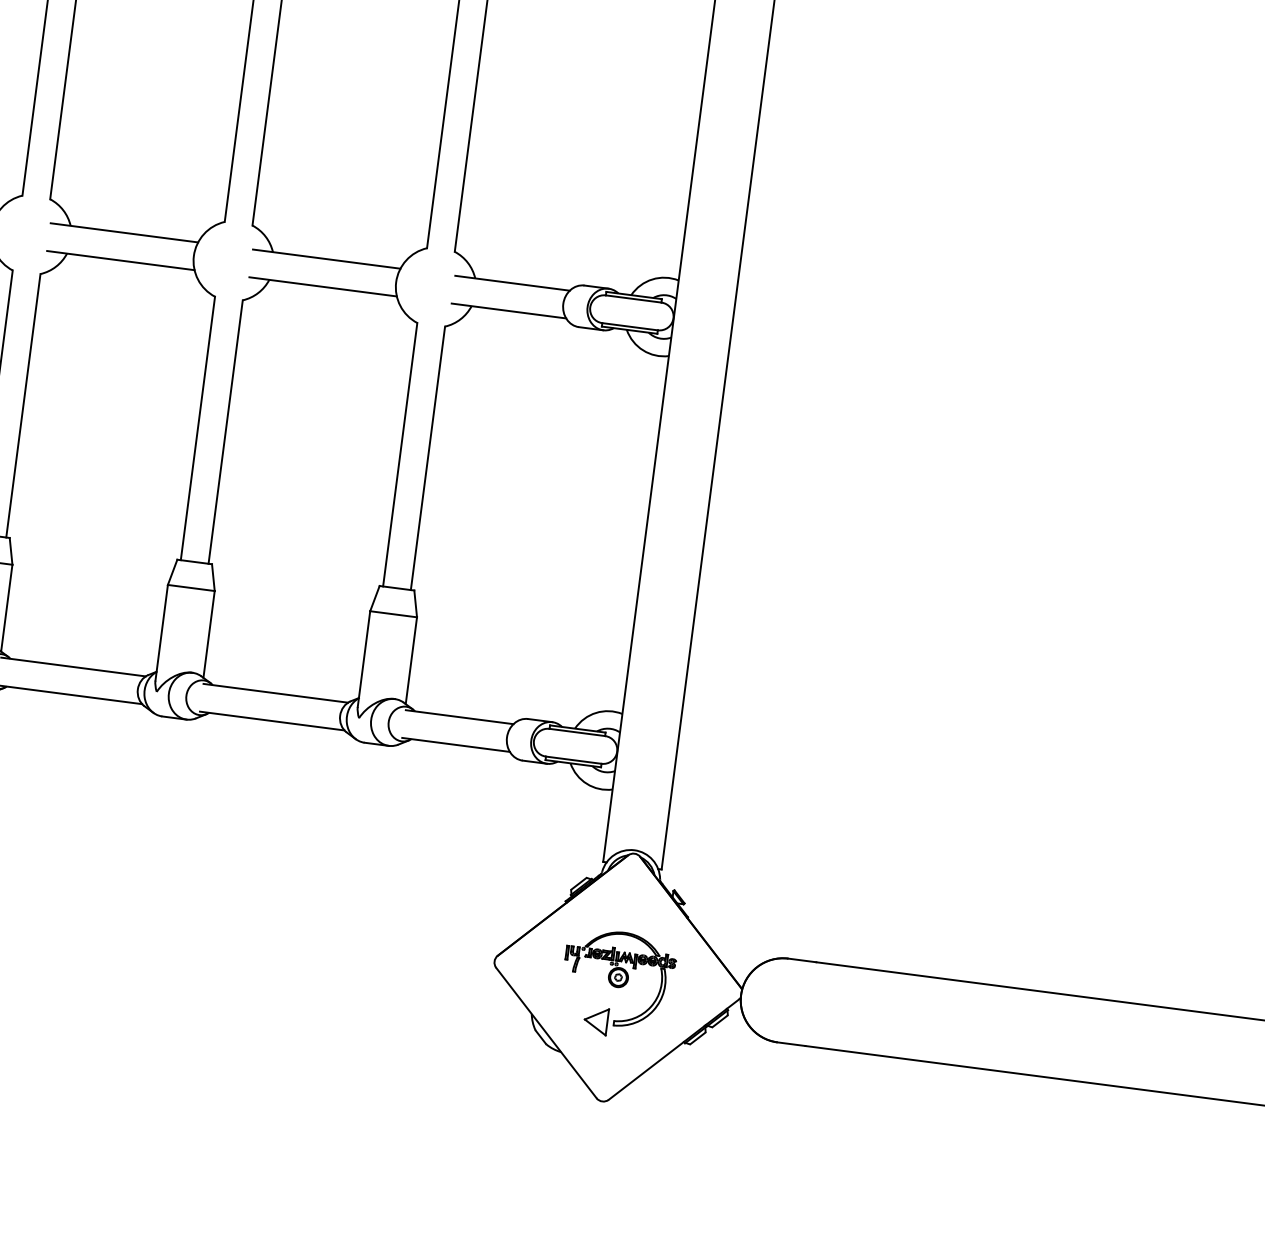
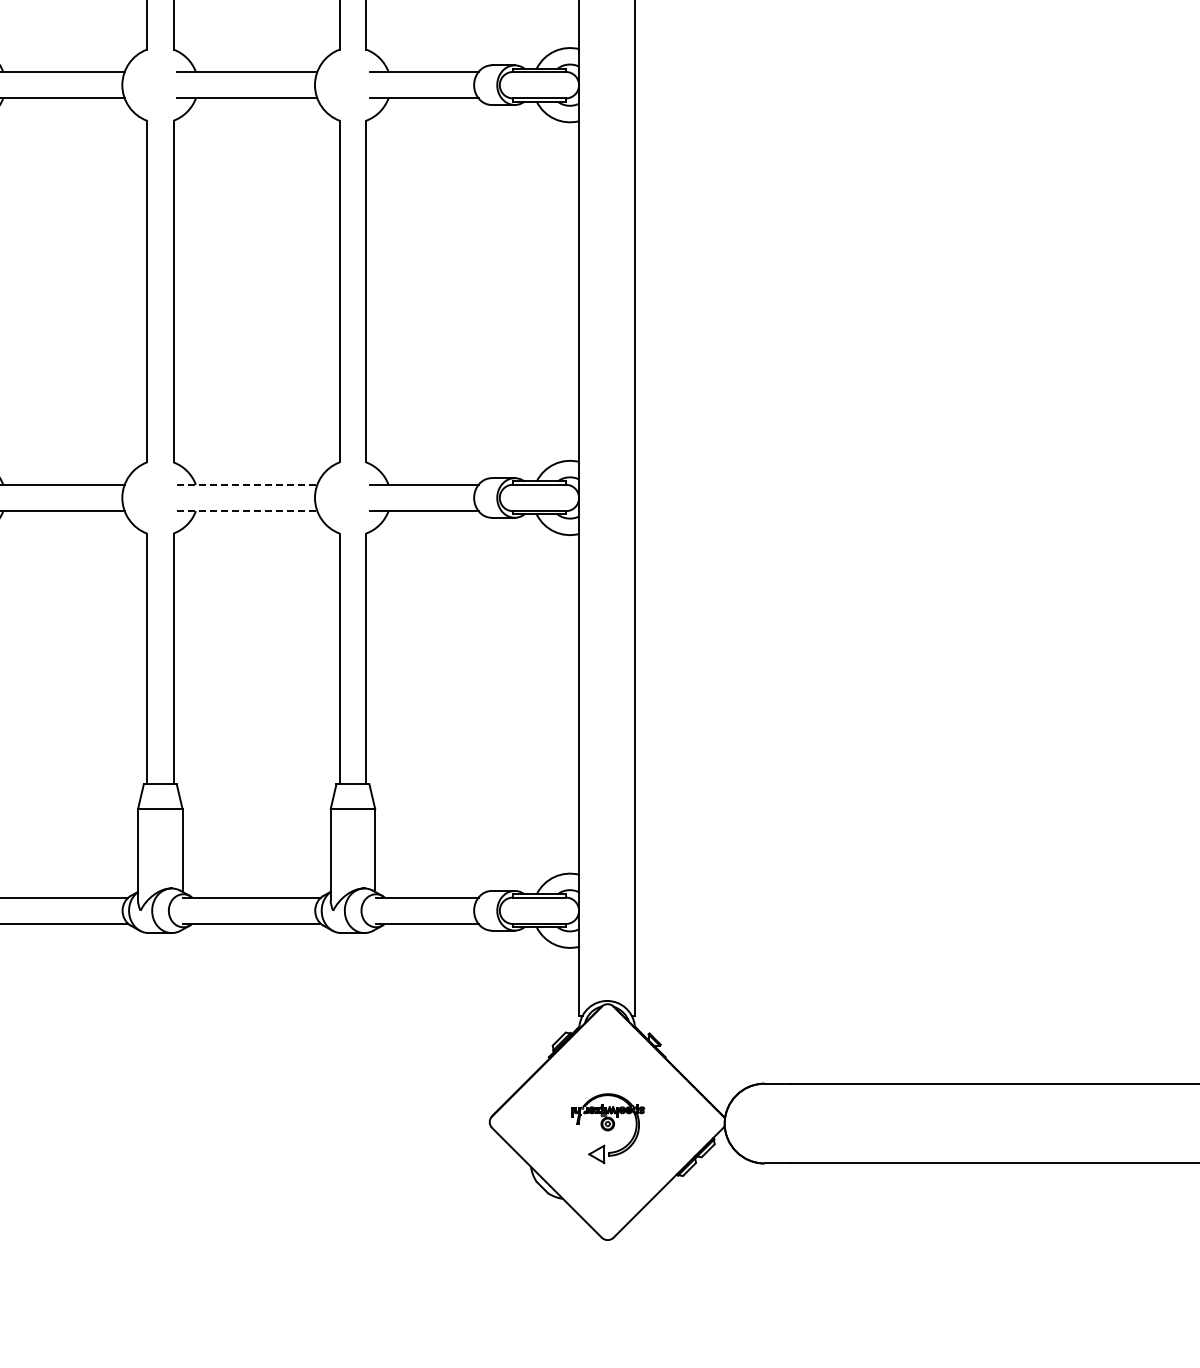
line: (327, 258) -> (247, 484), solid -> dashed
line: (323, 287) -> (247, 511), solid -> dashed
part: (617, 984) -> (607, 1128), size x0.7

